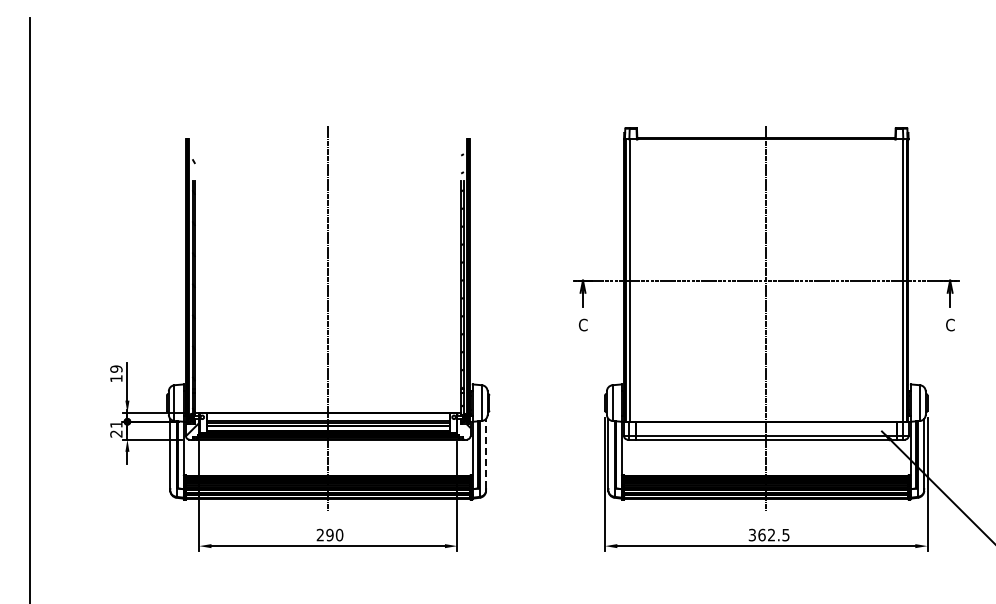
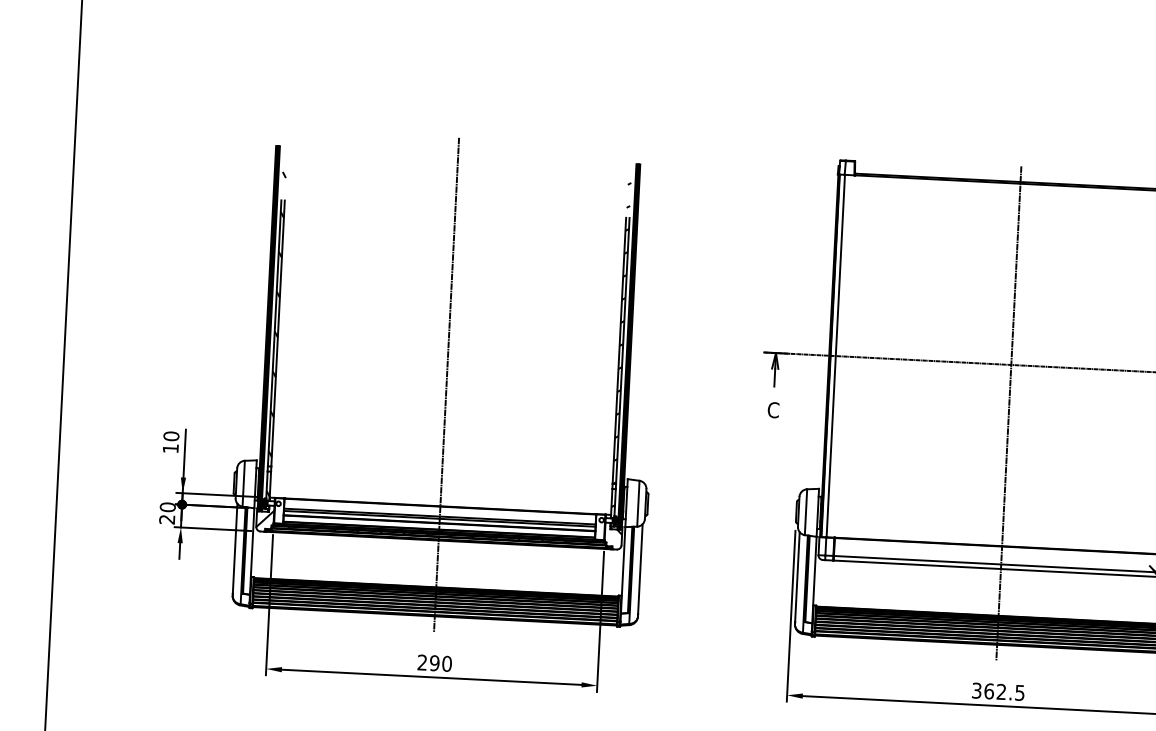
text: (116, 368) -> (171, 435), 19 -> 10
text: (116, 424) -> (167, 507), 21 -> 20
line: (486, 453) -> (640, 568), dashed -> solid

